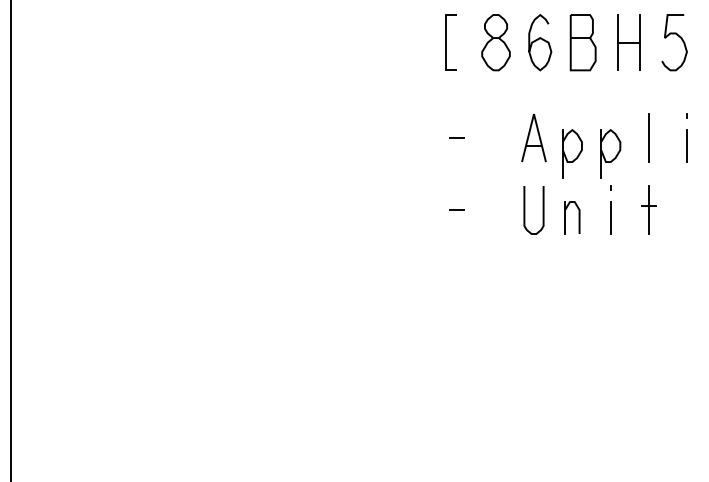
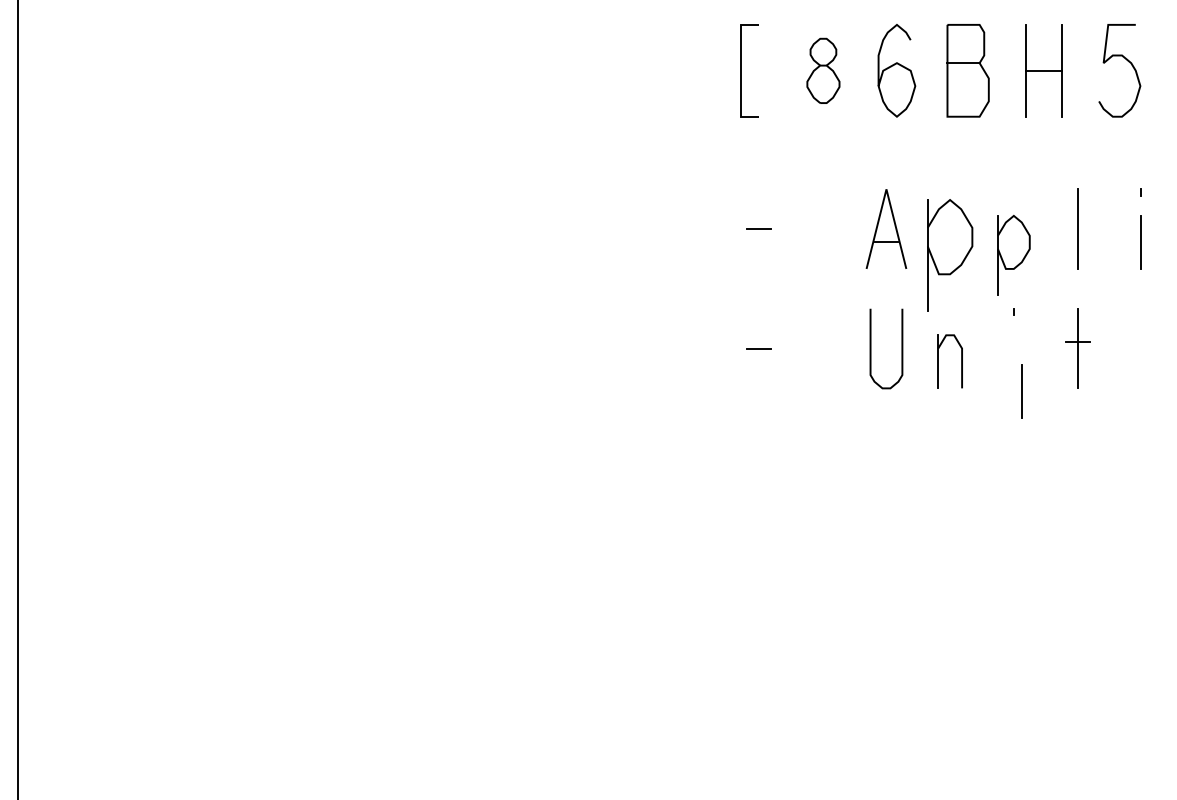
part: (495, 42) -> (822, 70), size x0.7
part: (572, 153) -> (950, 254), size x1.4
line: (610, 217) -> (1021, 390), moved

